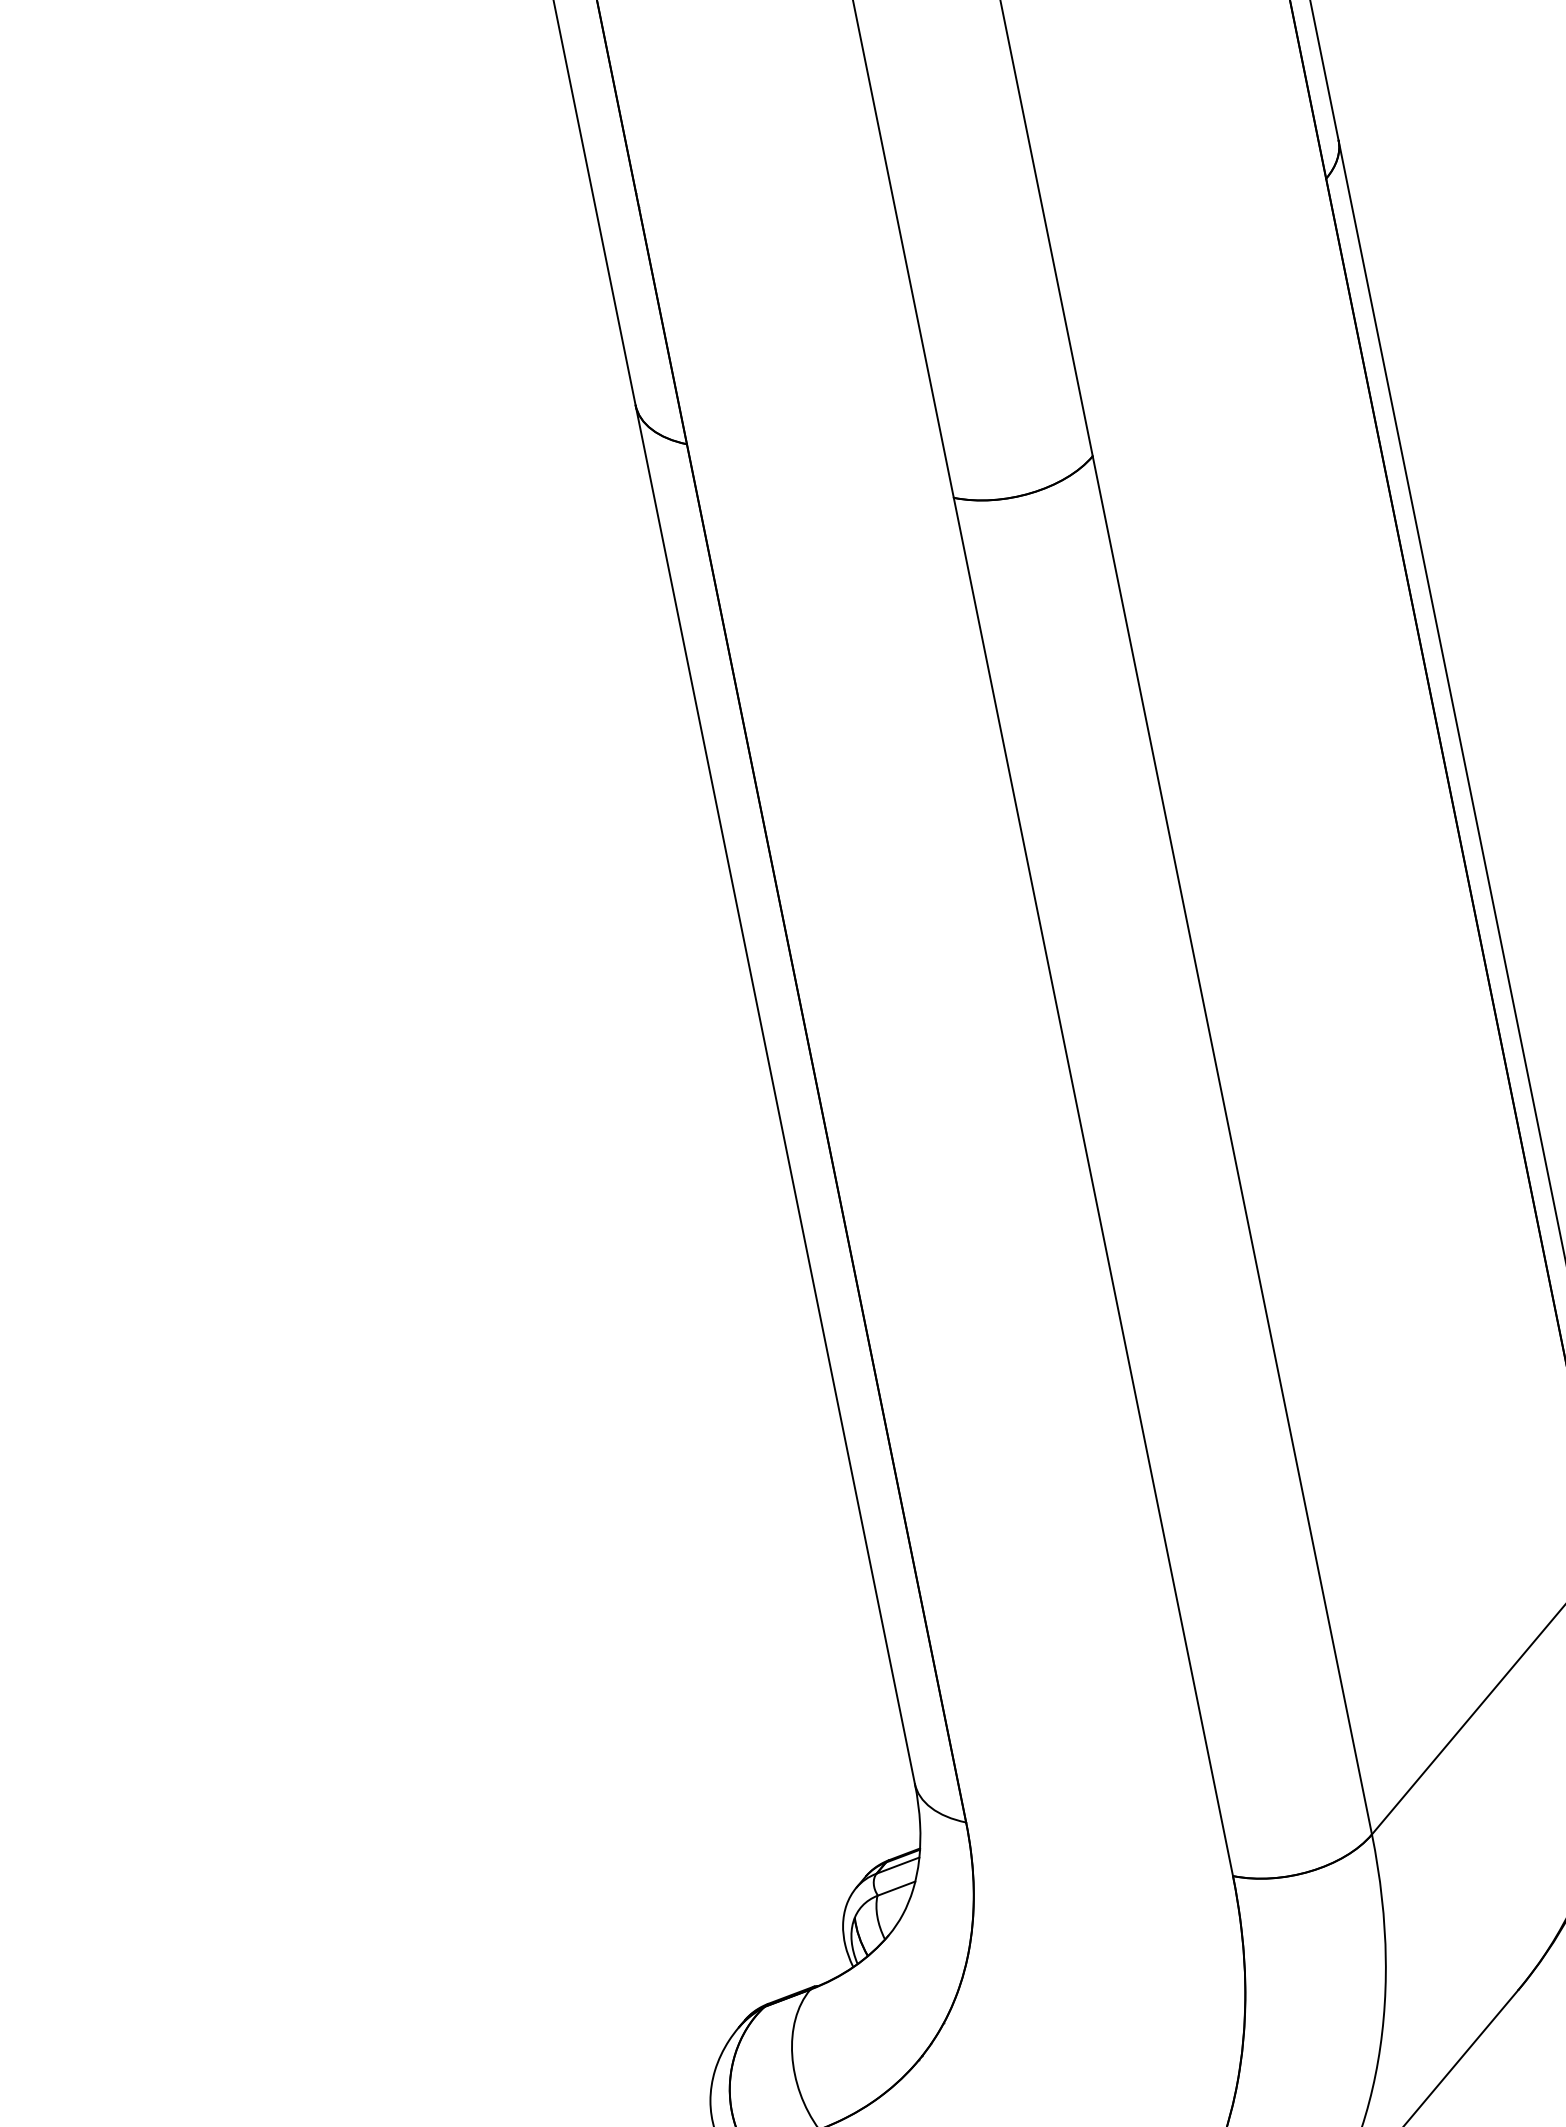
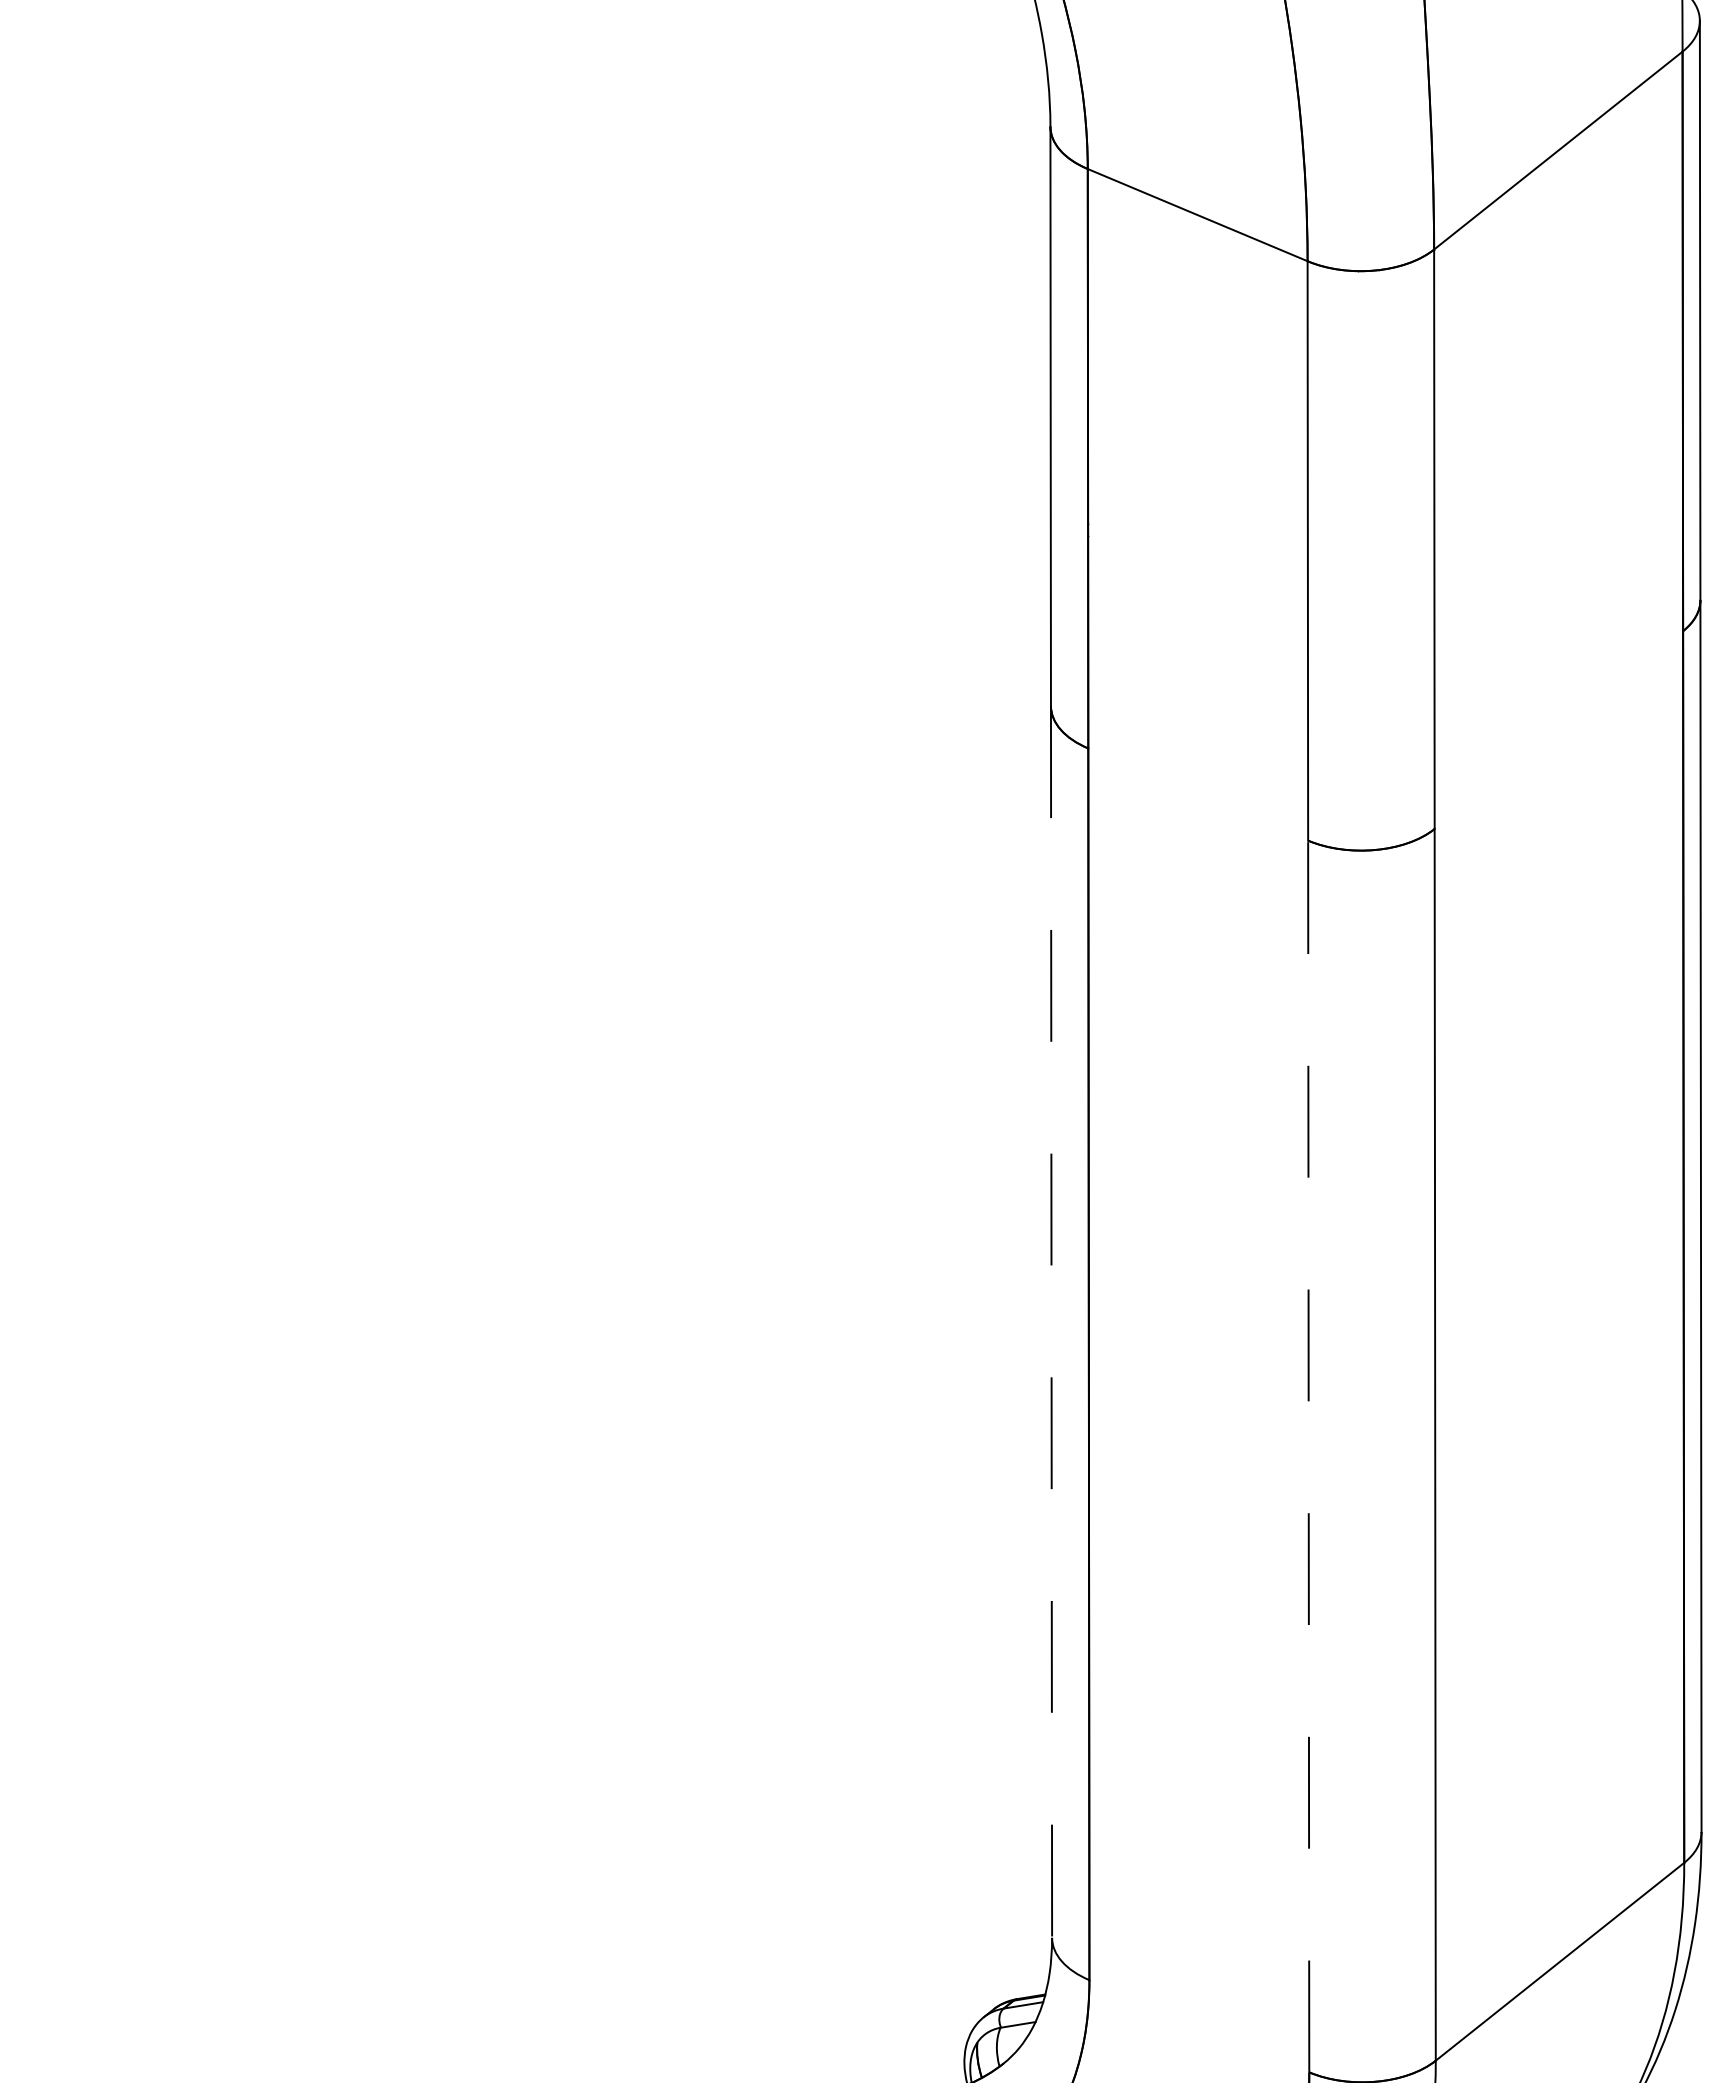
line: (775, 1095) -> (1051, 1322), solid -> dashed
line: (1093, 1186) -> (1308, 1456), solid -> dashed

